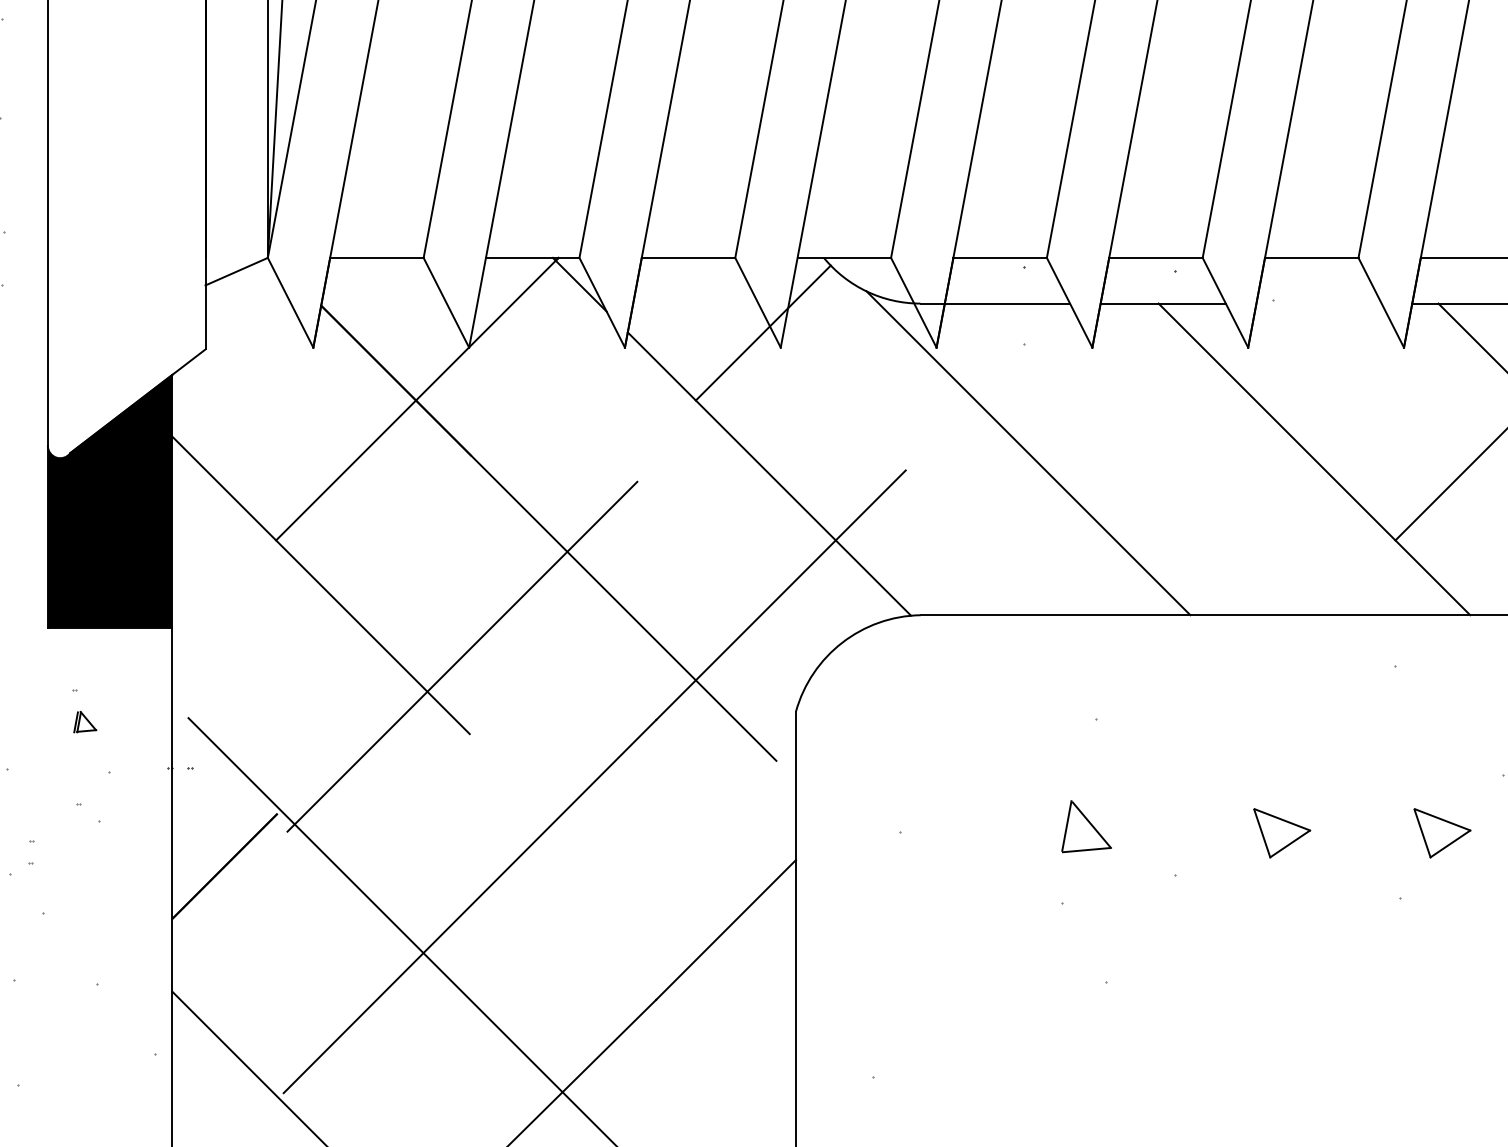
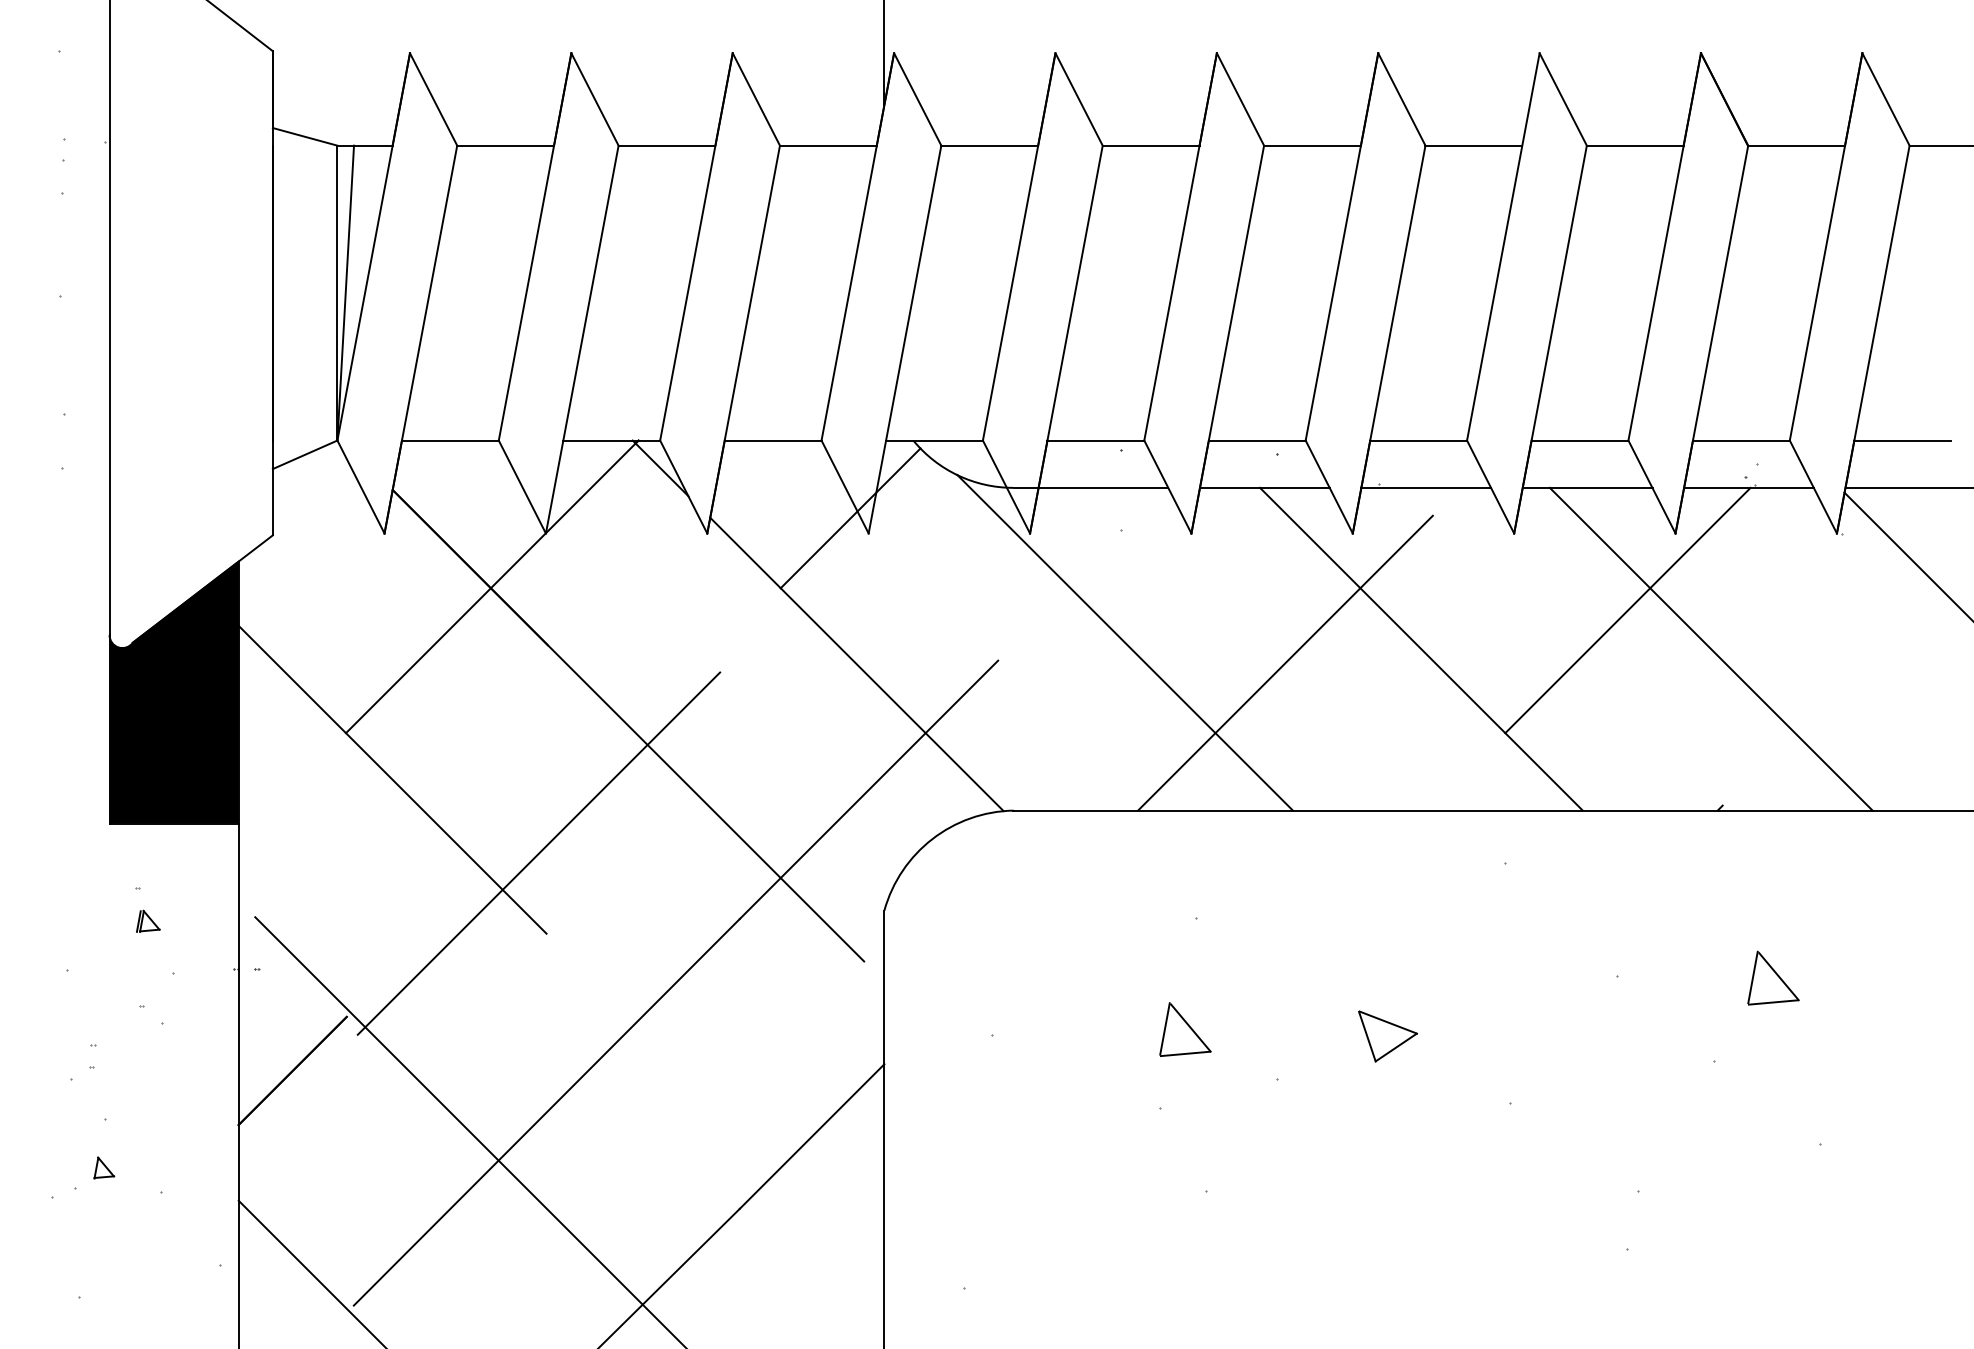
line: (1319, 303) -> (1426, 487), added
line: (1183, 472) -> (1285, 662), added
part: (1441, 833) -> (1553, 1036), removed
part: (42, 959) -> (104, 1167), added

